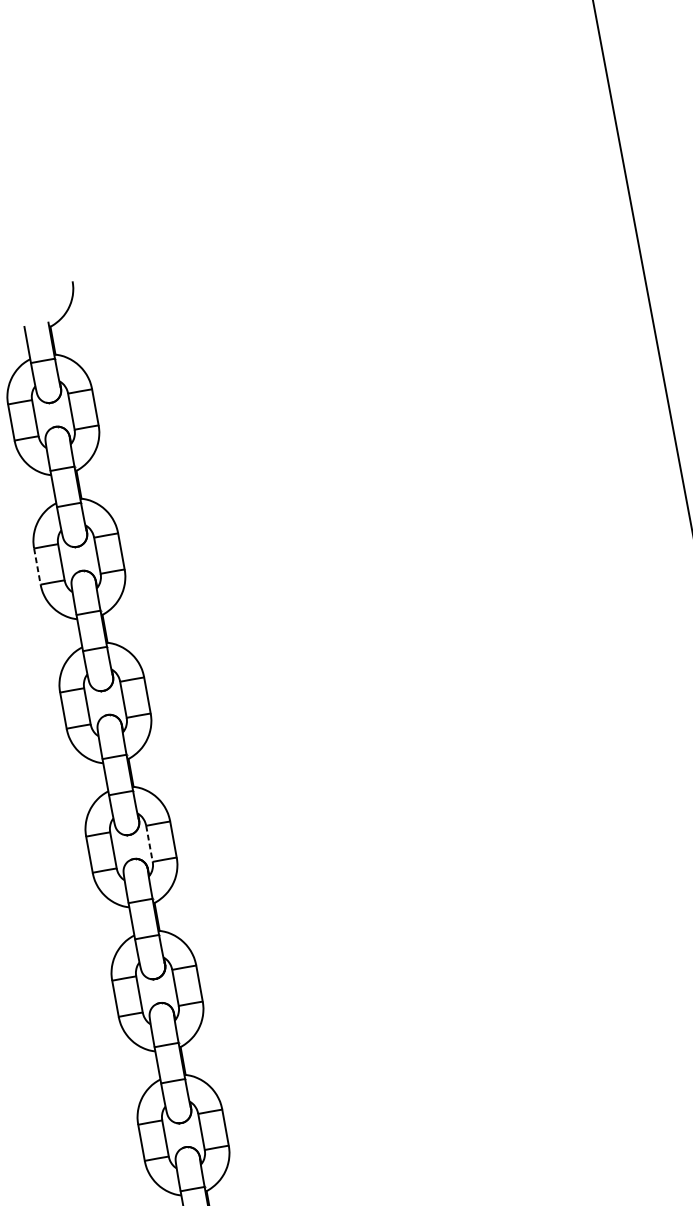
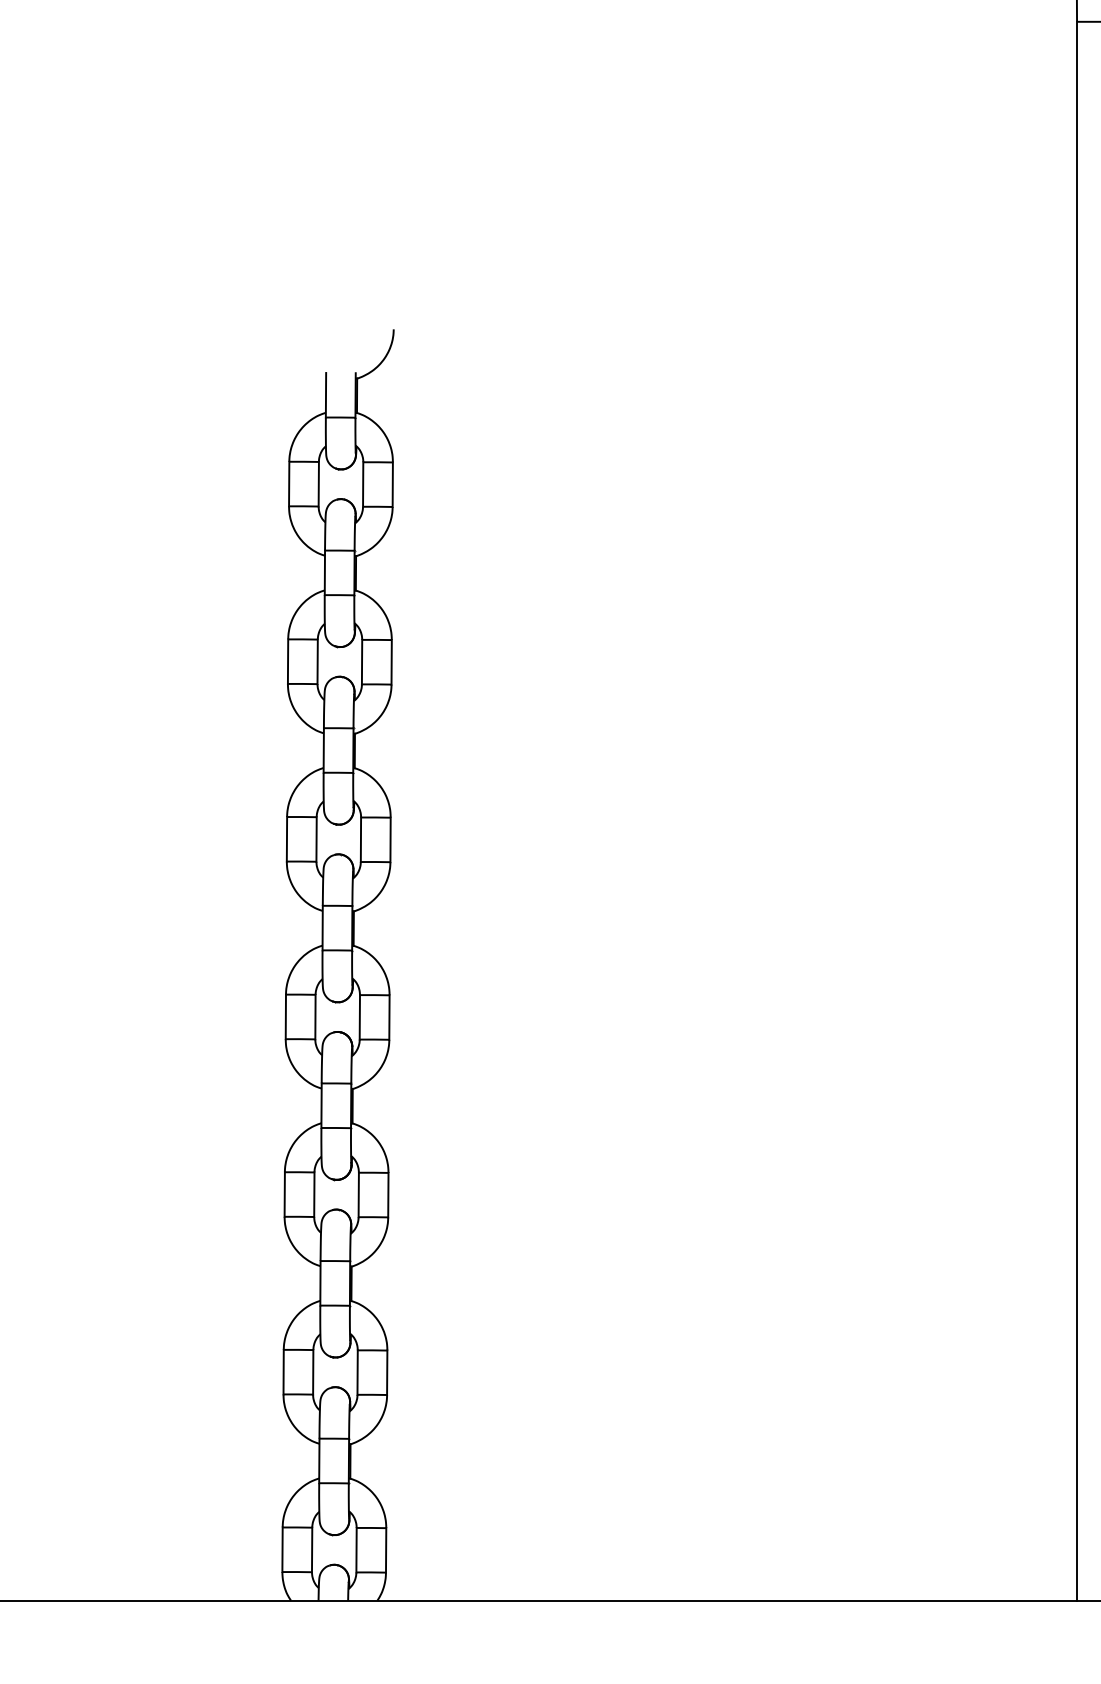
line: (37, 567) -> (288, 662), dashed -> solid
line: (149, 844) -> (359, 1017), dashed -> solid

